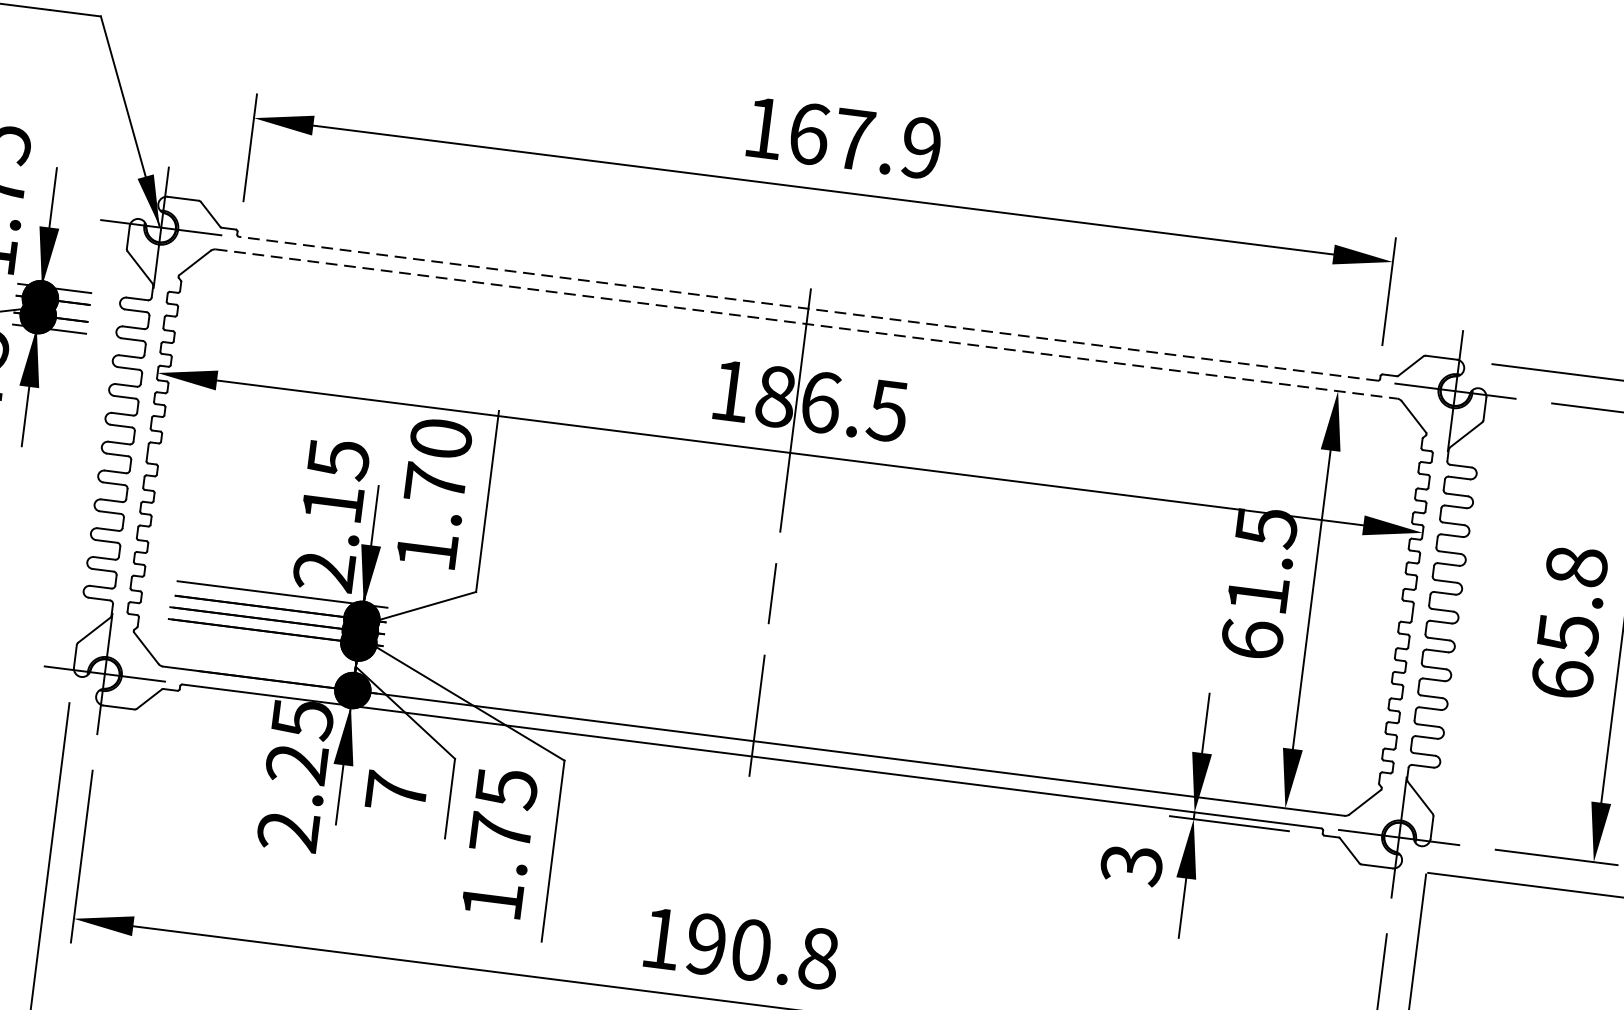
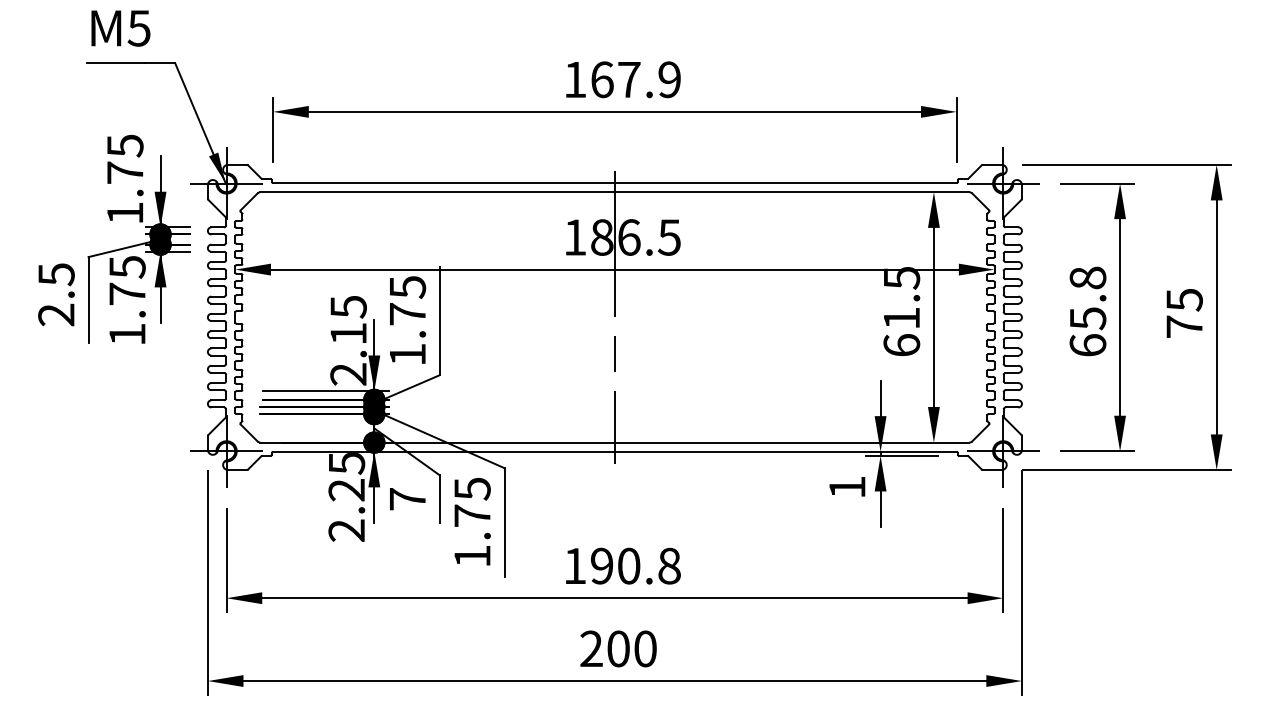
line: (807, 309) -> (614, 183), dashed -> solid
line: (807, 324) -> (615, 192), dashed -> solid
text: (440, 439) -> (407, 287), 1.70 -> 1.75
text: (1131, 864) -> (847, 487), 3 -> 1

